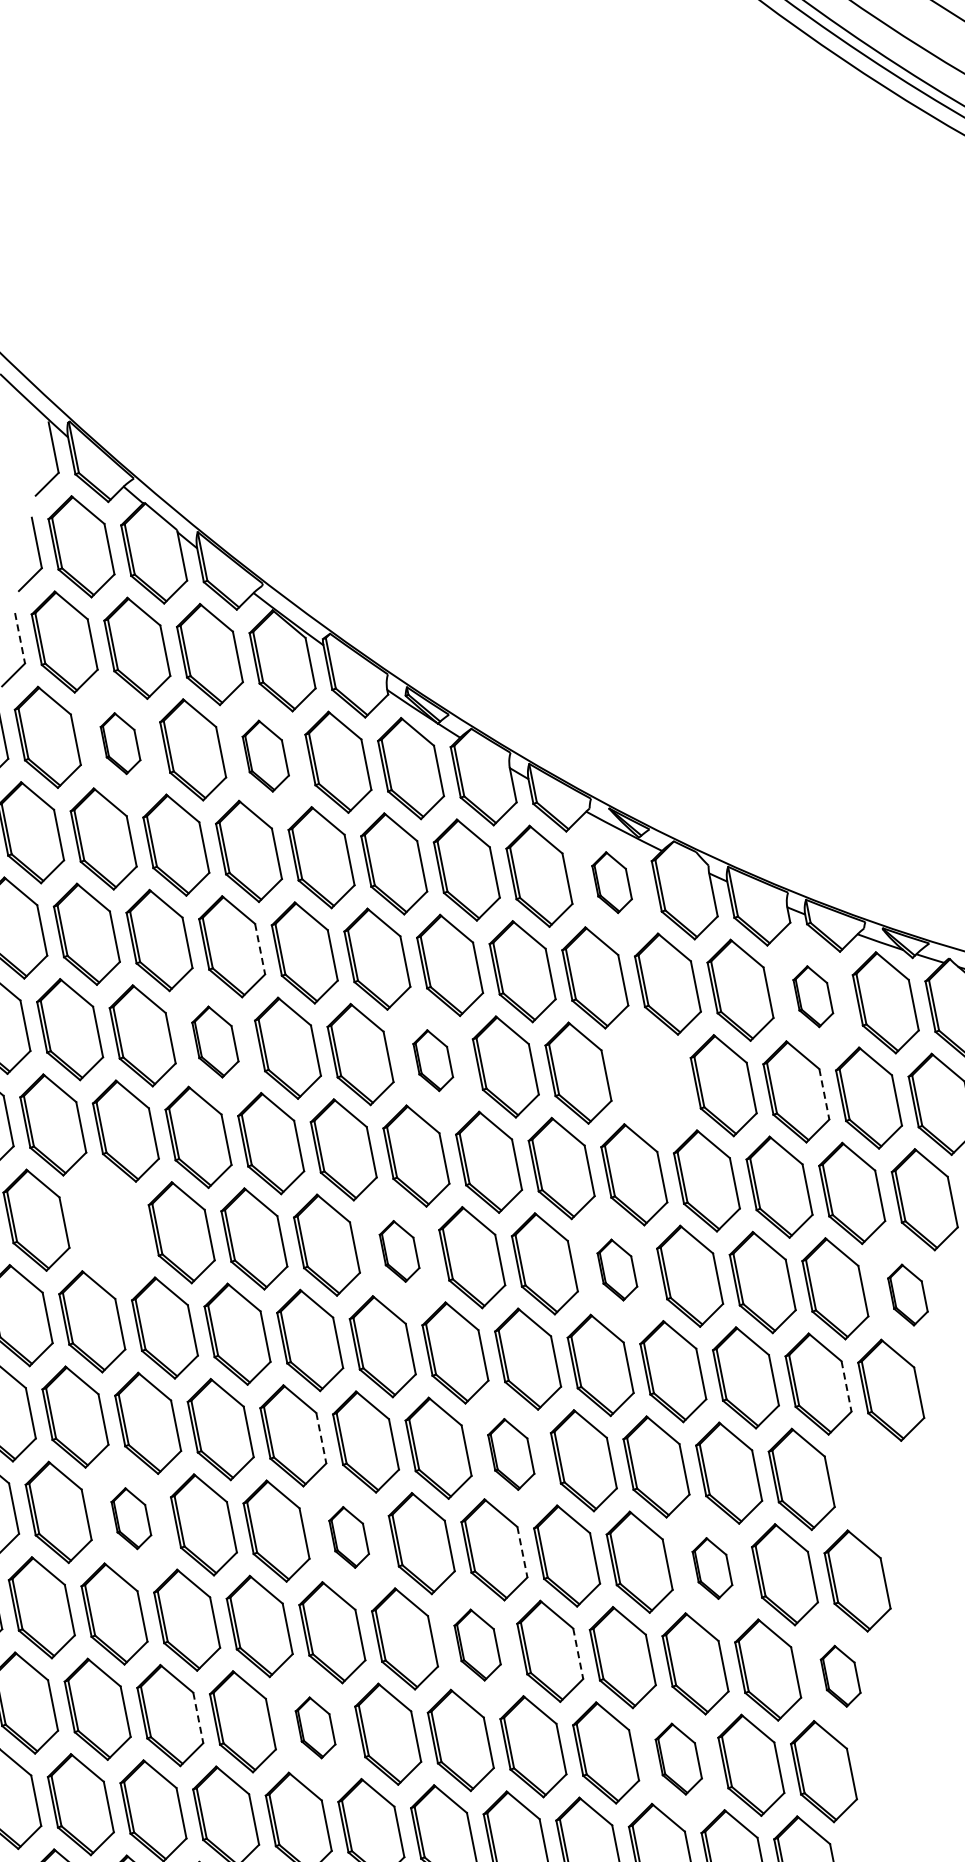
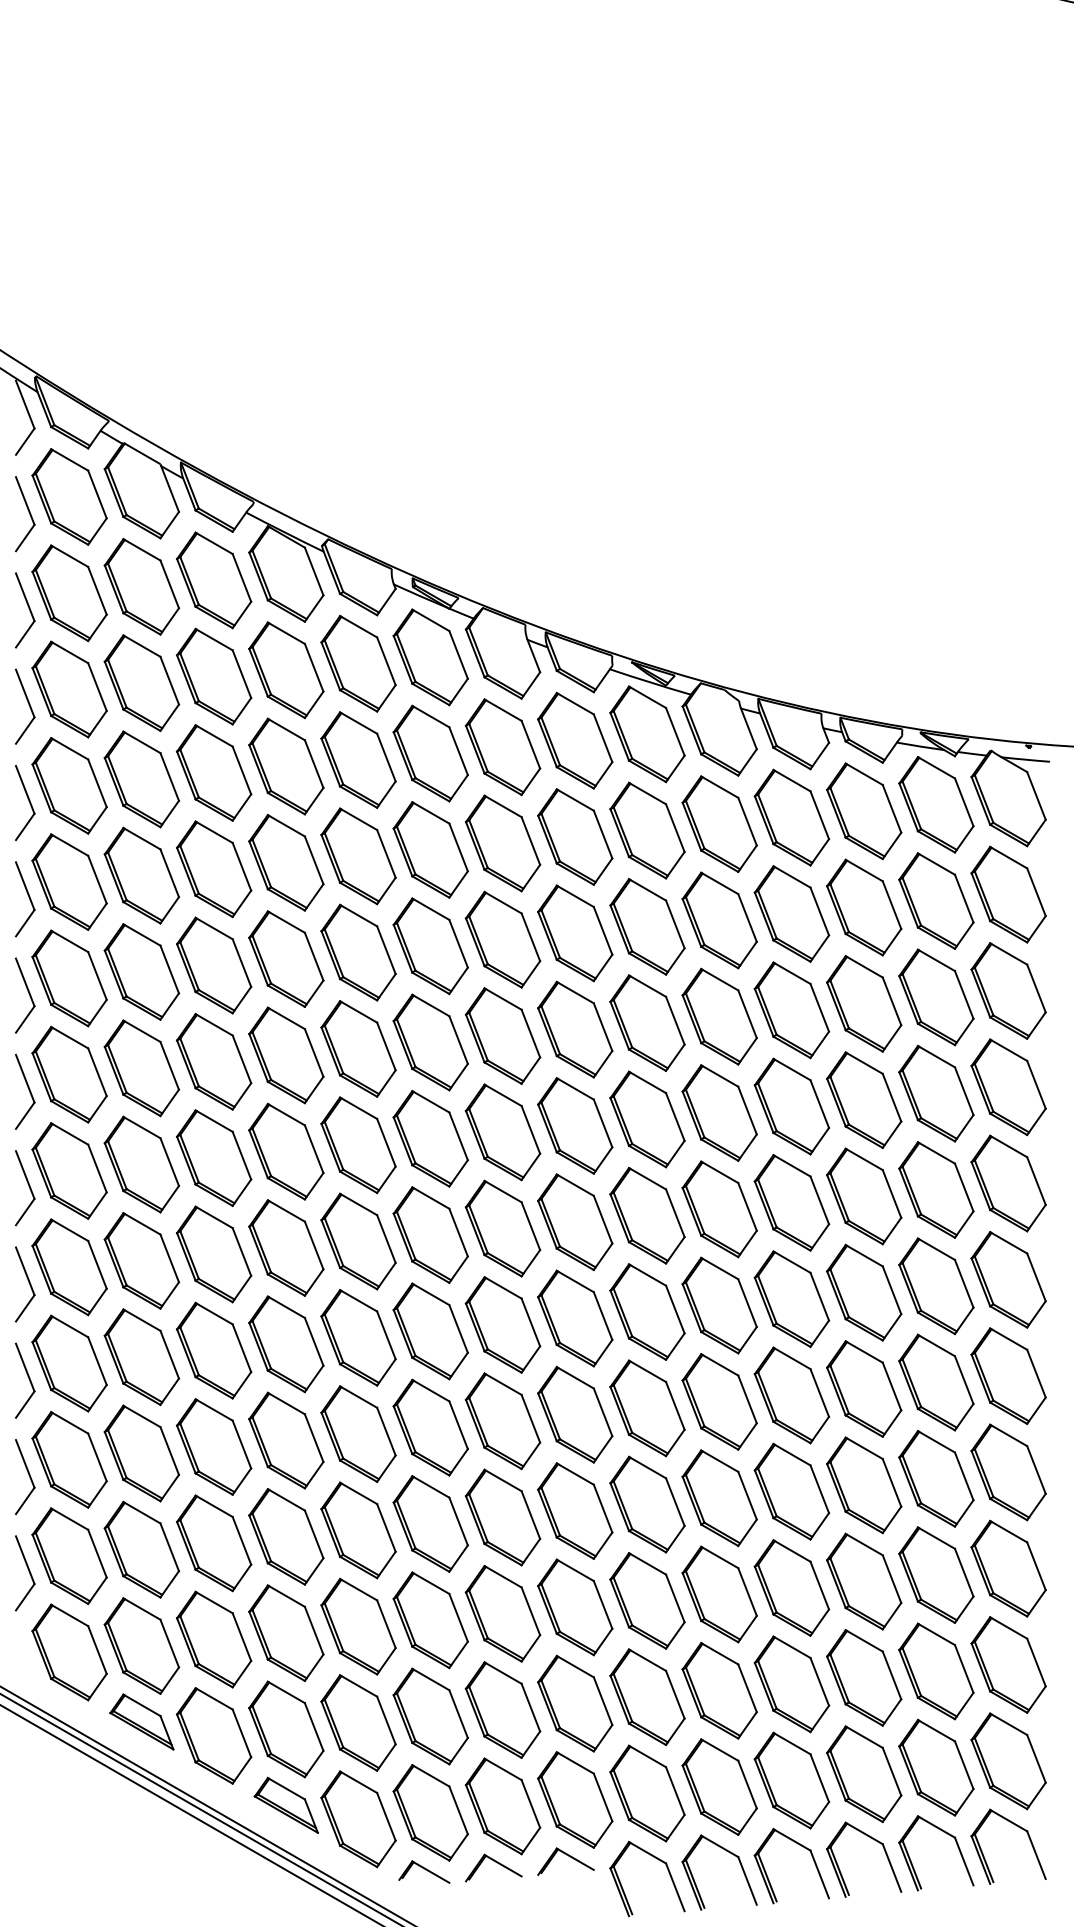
line: (20, 638) -> (25, 597), dashed -> solid
part: (120, 742) -> (141, 682), size x1.67
part: (265, 756) -> (286, 670), size x1.43
part: (612, 882) -> (647, 734), size x1.67
line: (260, 949) -> (314, 860), dashed -> solid
part: (813, 996) -> (864, 811), size x1.67
part: (215, 1041) -> (286, 958), size x1.43
part: (432, 1060) -> (502, 939), size x1.67
part: (650, 1079) -> (719, 920), added
line: (824, 1094) -> (892, 905), dashed -> solid
part: (109, 1225) -> (214, 1157), added
part: (399, 1251) -> (502, 1132), size x1.67
part: (617, 1269) -> (719, 1112), size x1.67
part: (907, 1295) -> (1008, 1087), size x1.67
line: (846, 1386) -> (964, 1187), dashed -> solid
line: (321, 1437) -> (458, 1328), dashed -> solid
part: (511, 1453) -> (647, 1311), size x1.43
part: (874, 1485) -> (1008, 1279), added
part: (131, 1518) -> (286, 1440), size x1.67
part: (348, 1537) -> (502, 1421), size x1.67
line: (522, 1551) -> (675, 1405), dashed -> solid
part: (712, 1568) -> (864, 1388), size x1.67
part: (477, 1644) -> (647, 1504), size x1.43
line: (578, 1653) -> (747, 1495), dashed -> solid
part: (840, 1676) -> (1008, 1472), size x1.67
line: (198, 1718) -> (386, 1624), dashed -> solid
part: (315, 1727) -> (502, 1613), size x1.67
part: (679, 1759) -> (864, 1581), size x1.43

